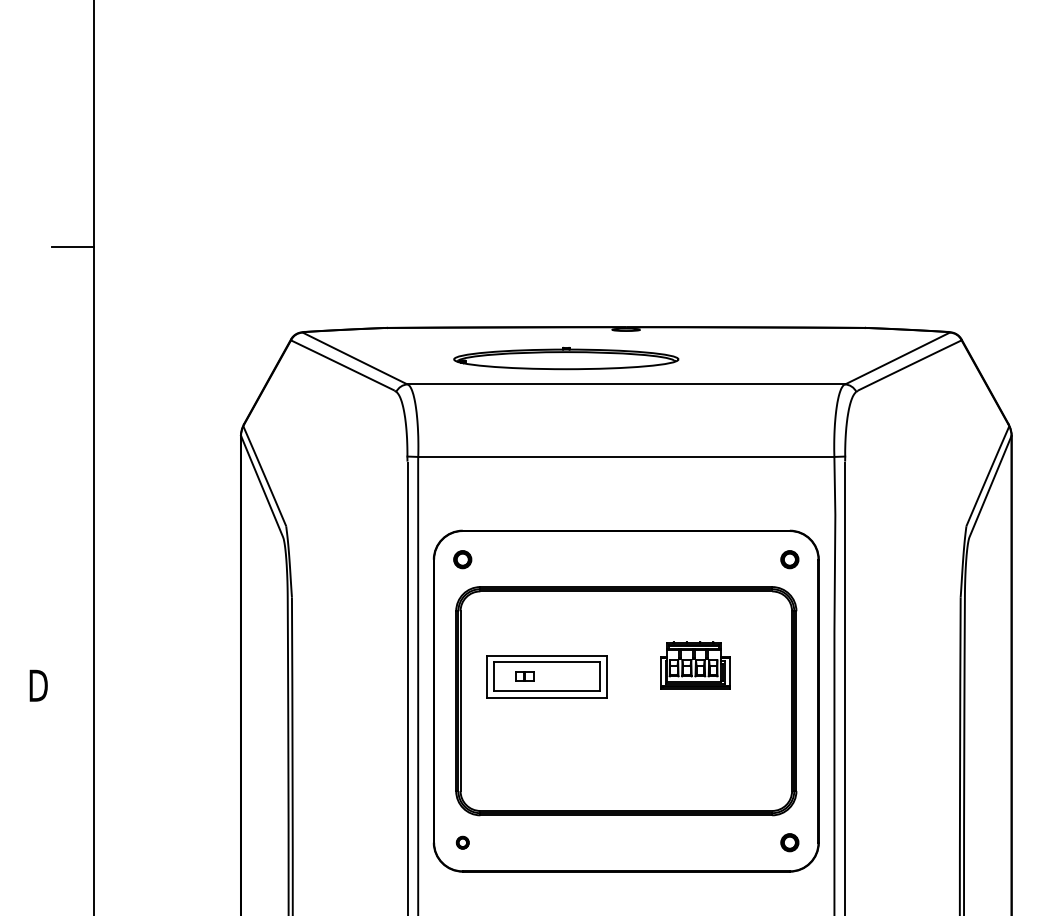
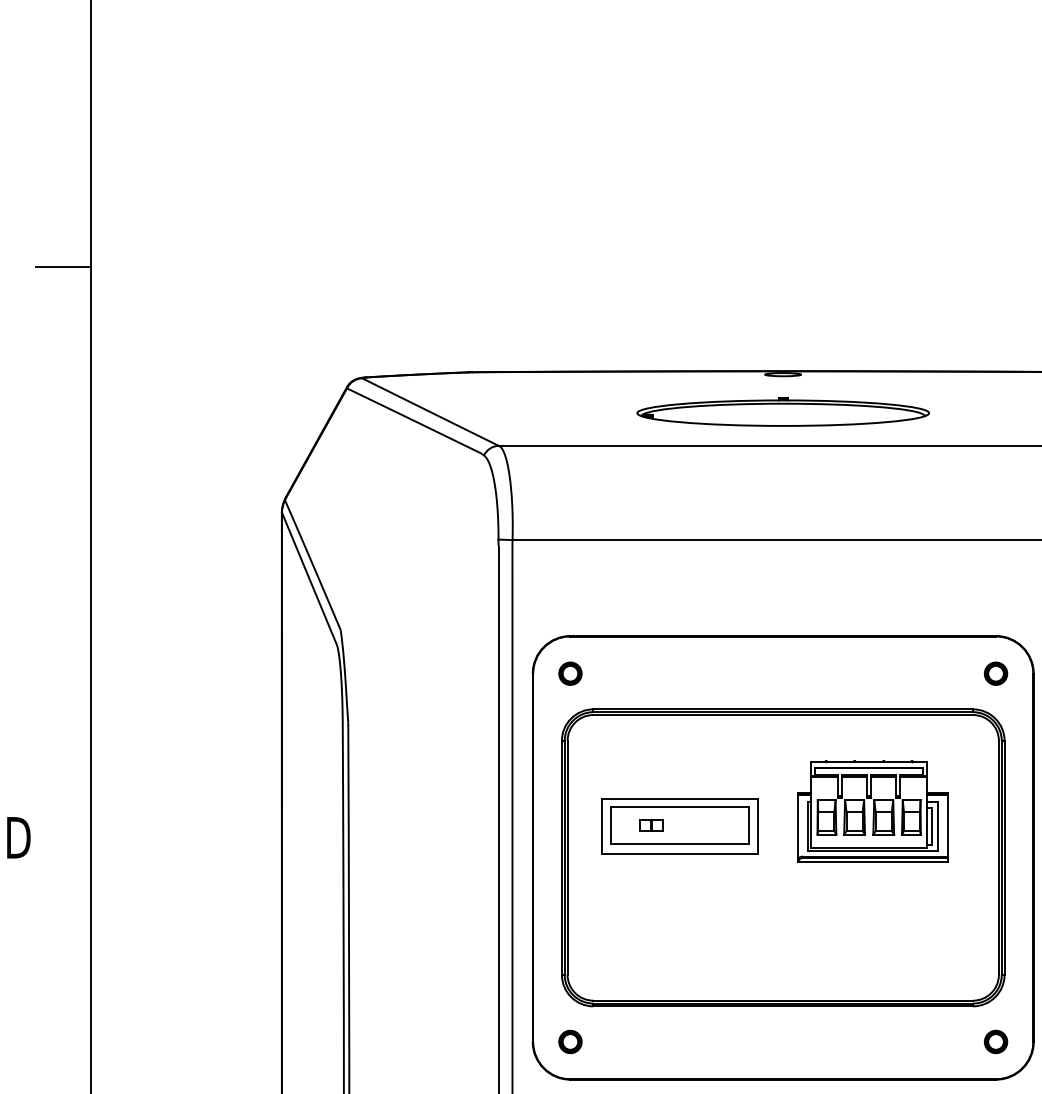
part: (566, 358) -> (783, 412), moved
part: (695, 665) -> (873, 811), size x1.67
part: (462, 842) -> (570, 1041), size x1.43

